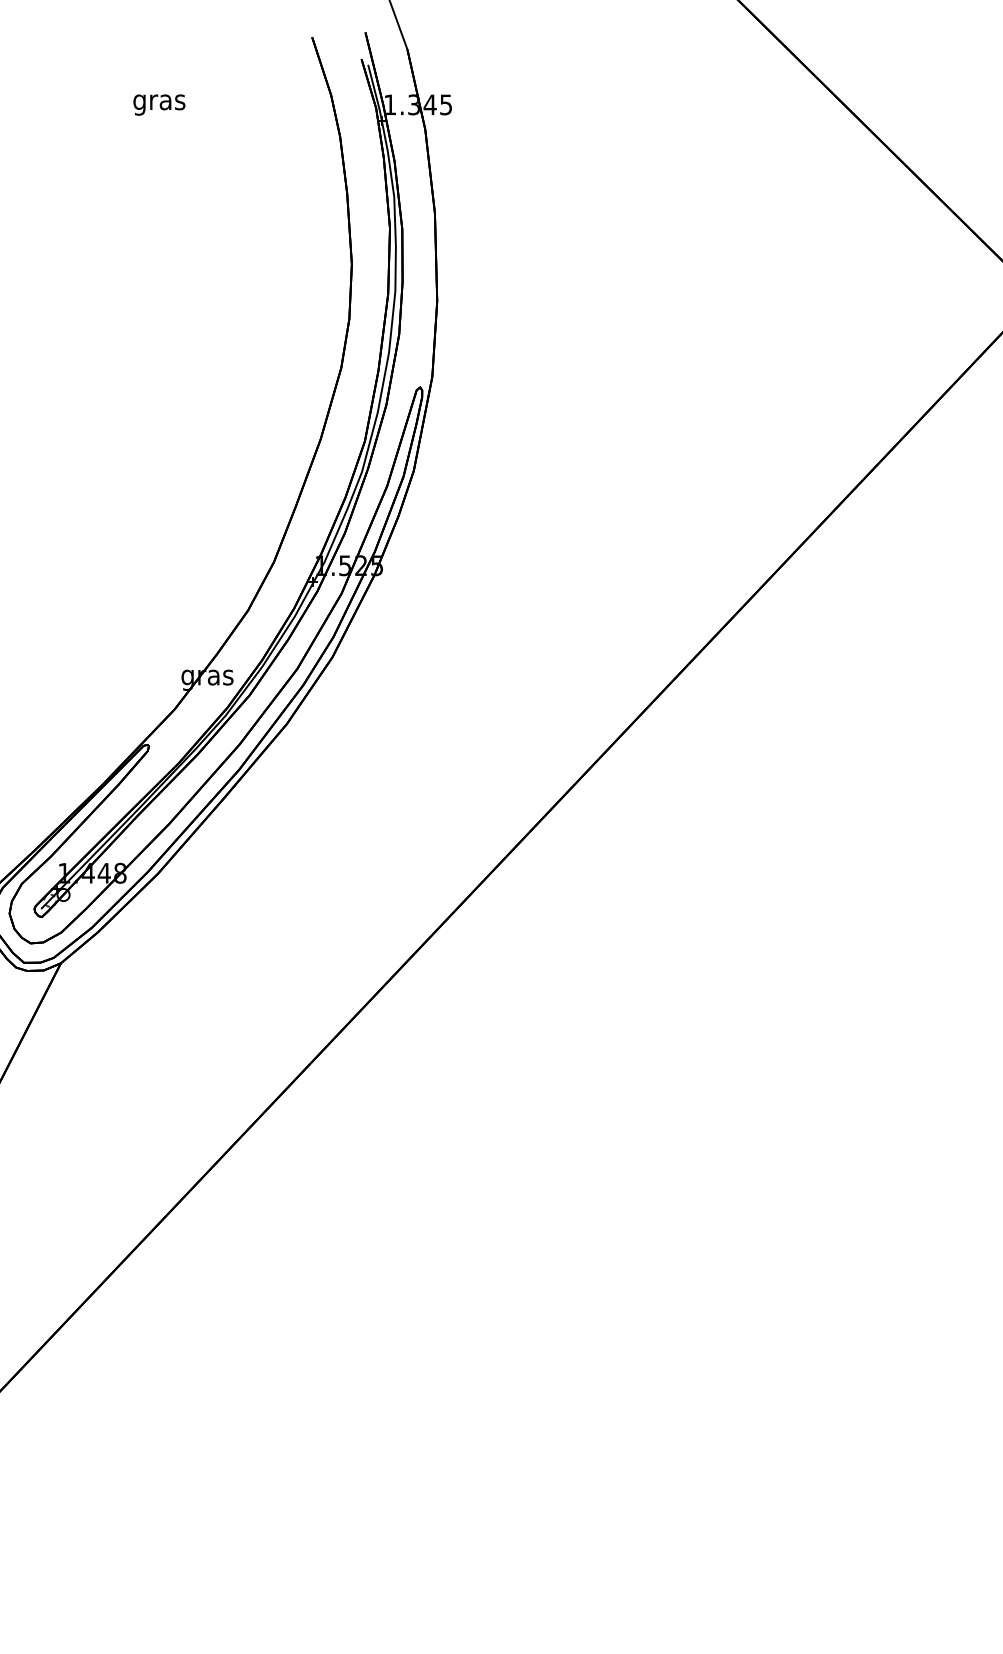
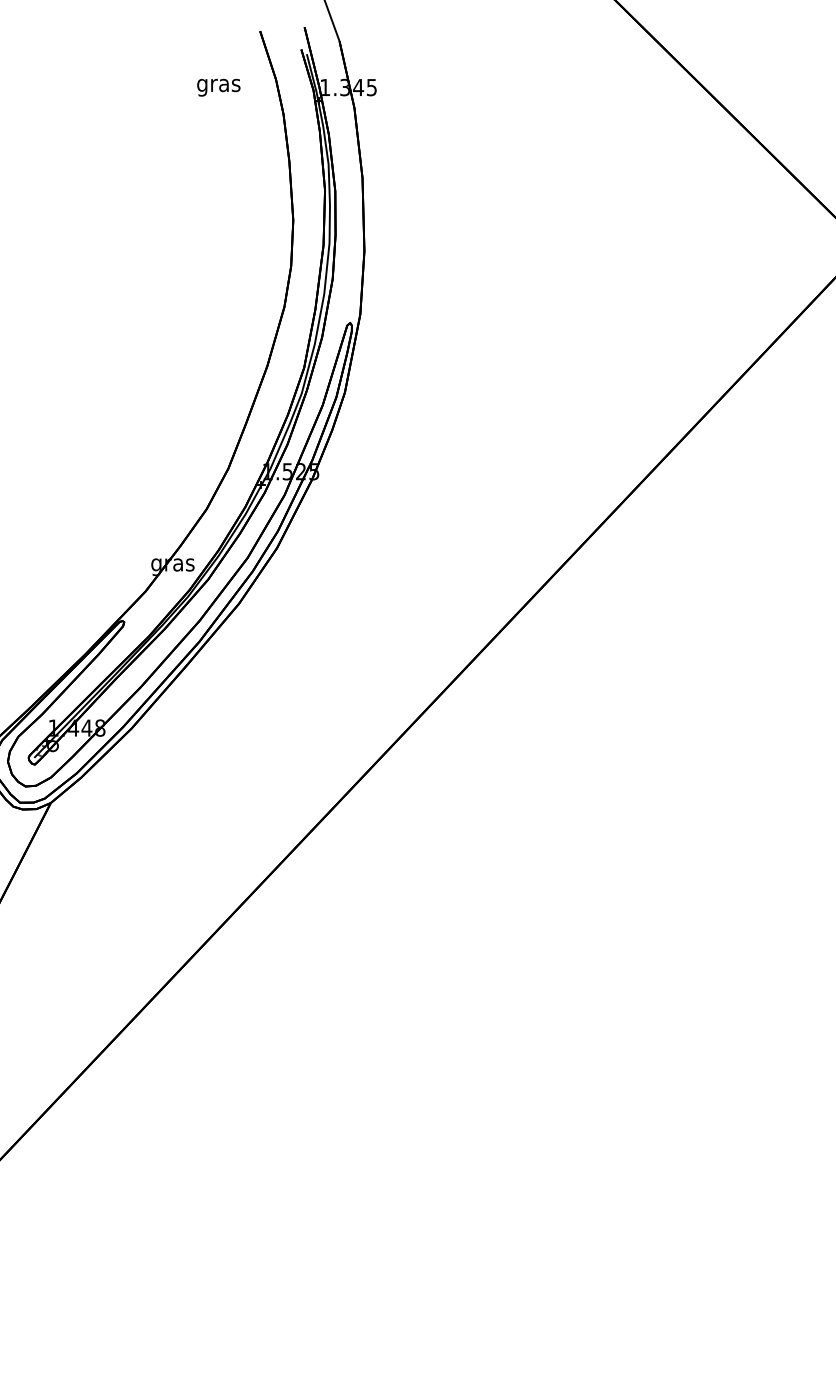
text: (158, 104) -> (218, 87), moved

